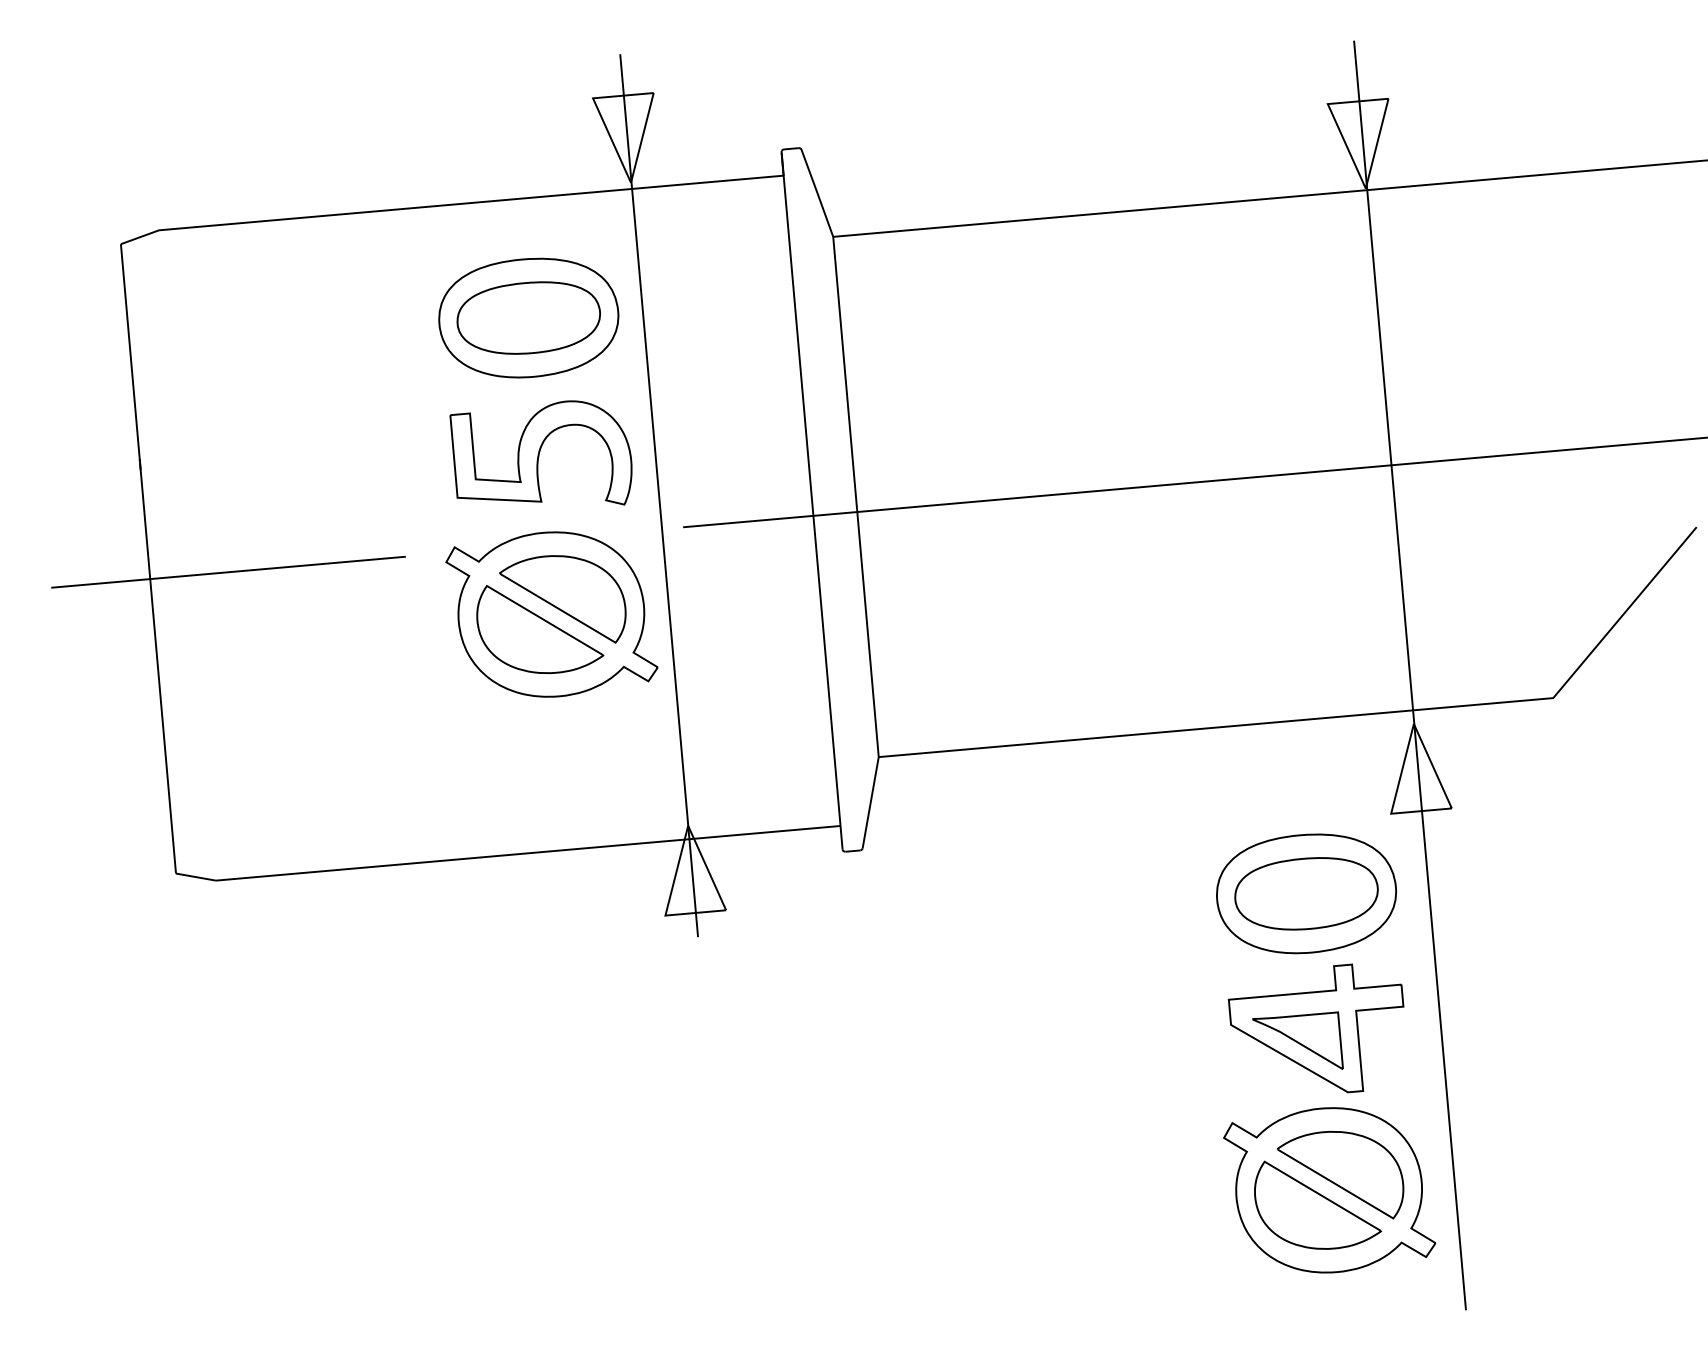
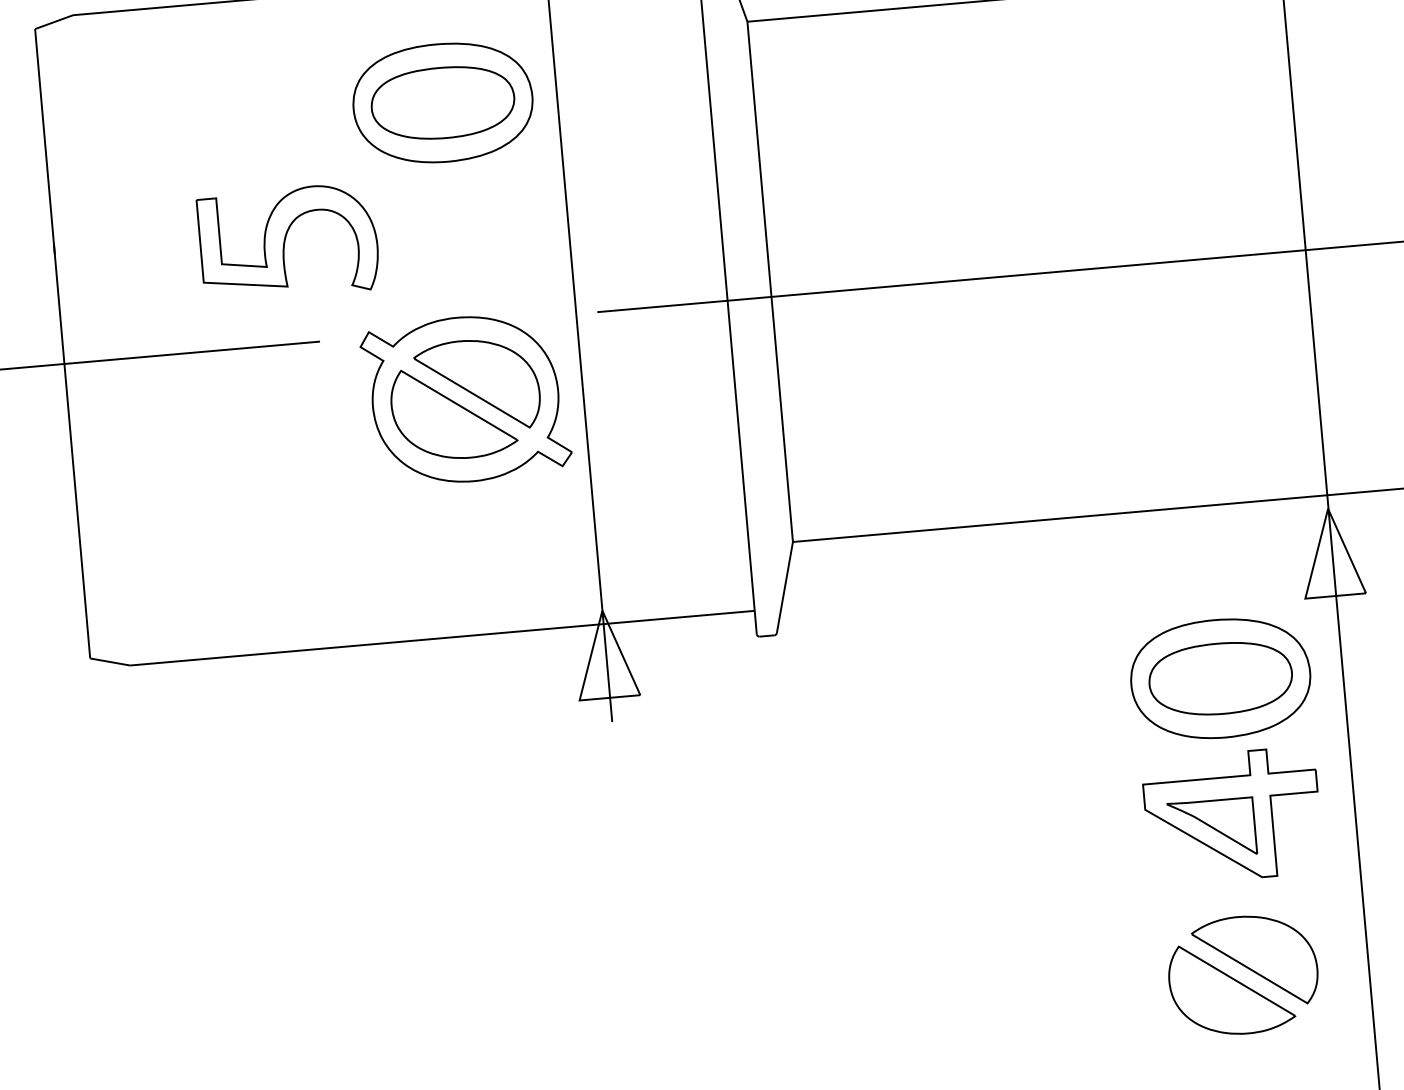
part: (540, 452) -> (286, 237), moved
part: (1329, 1190) -> (1243, 975), removed

